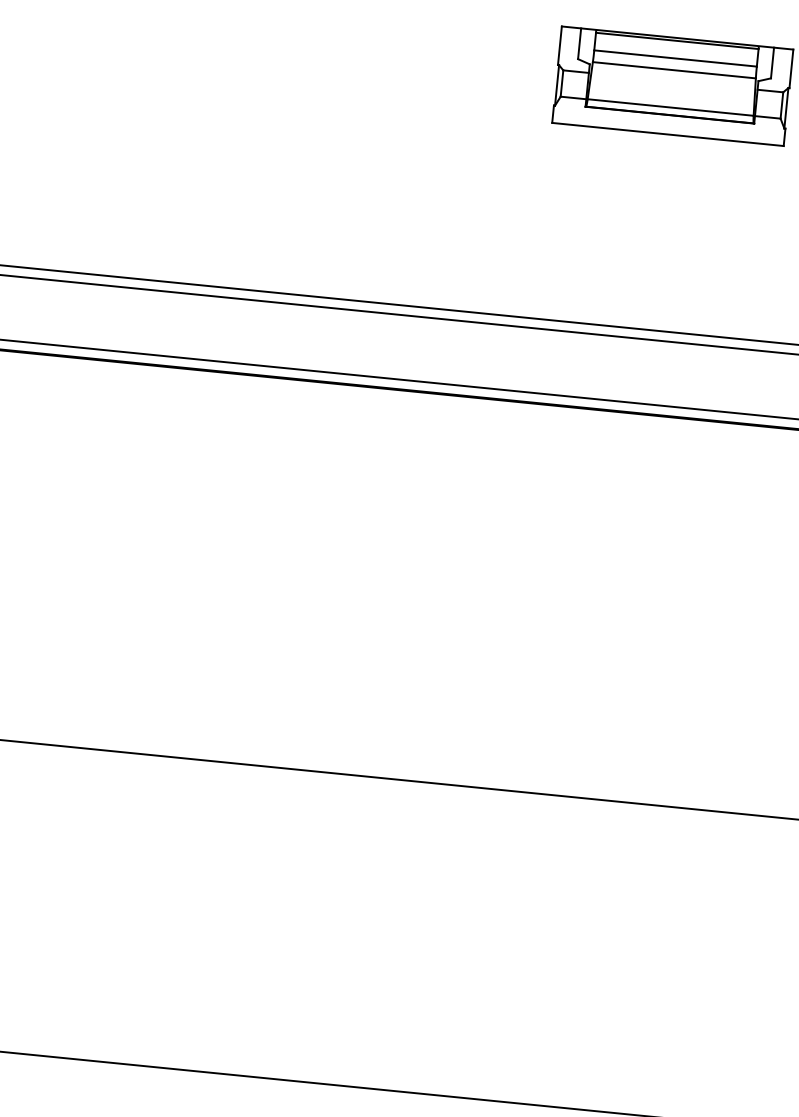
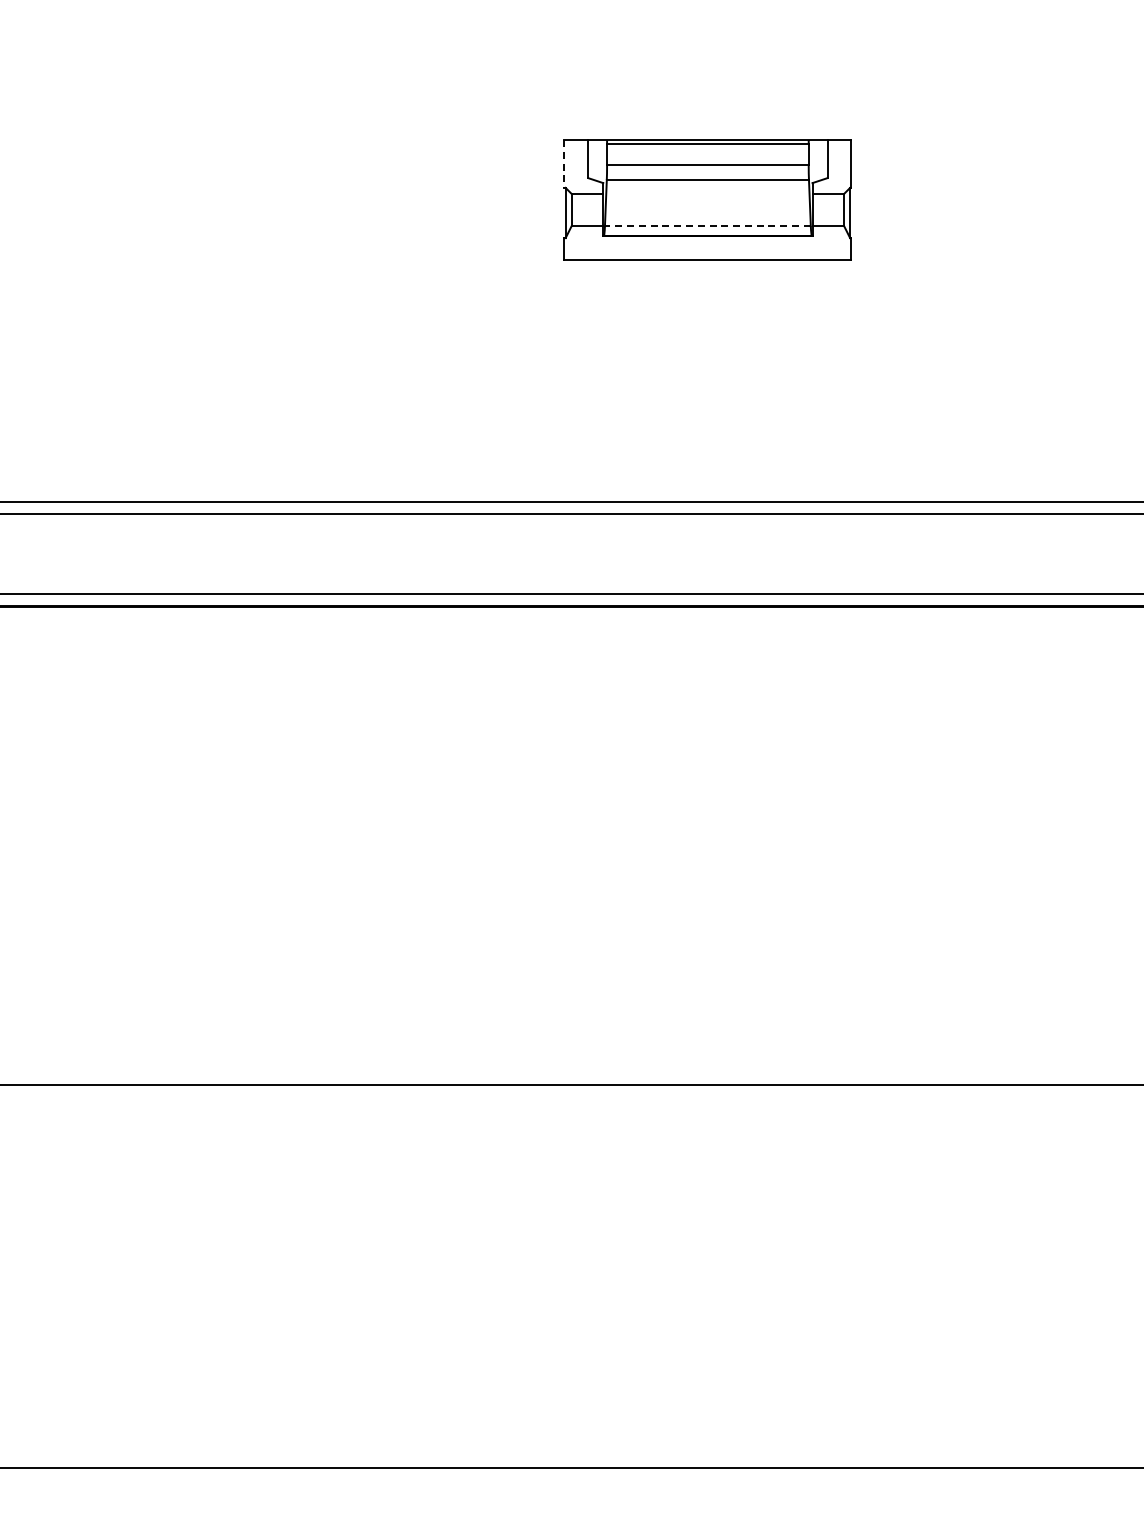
line: (560, 45) -> (564, 163), solid -> dashed
line: (670, 107) -> (707, 226), solid -> dashed

